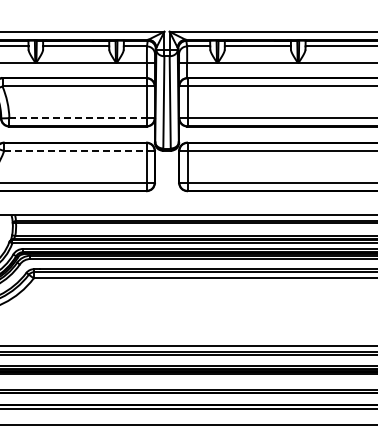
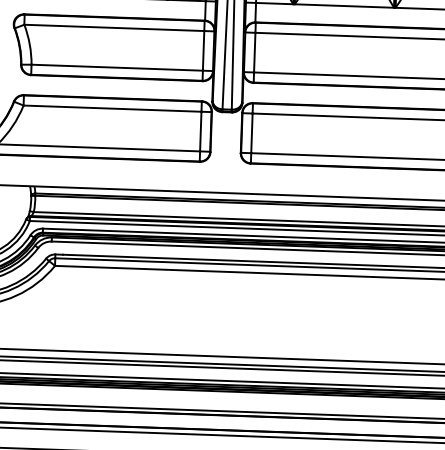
line: (77, 118) -> (116, 68), dashed -> solid
line: (75, 151) -> (112, 109), dashed -> solid

